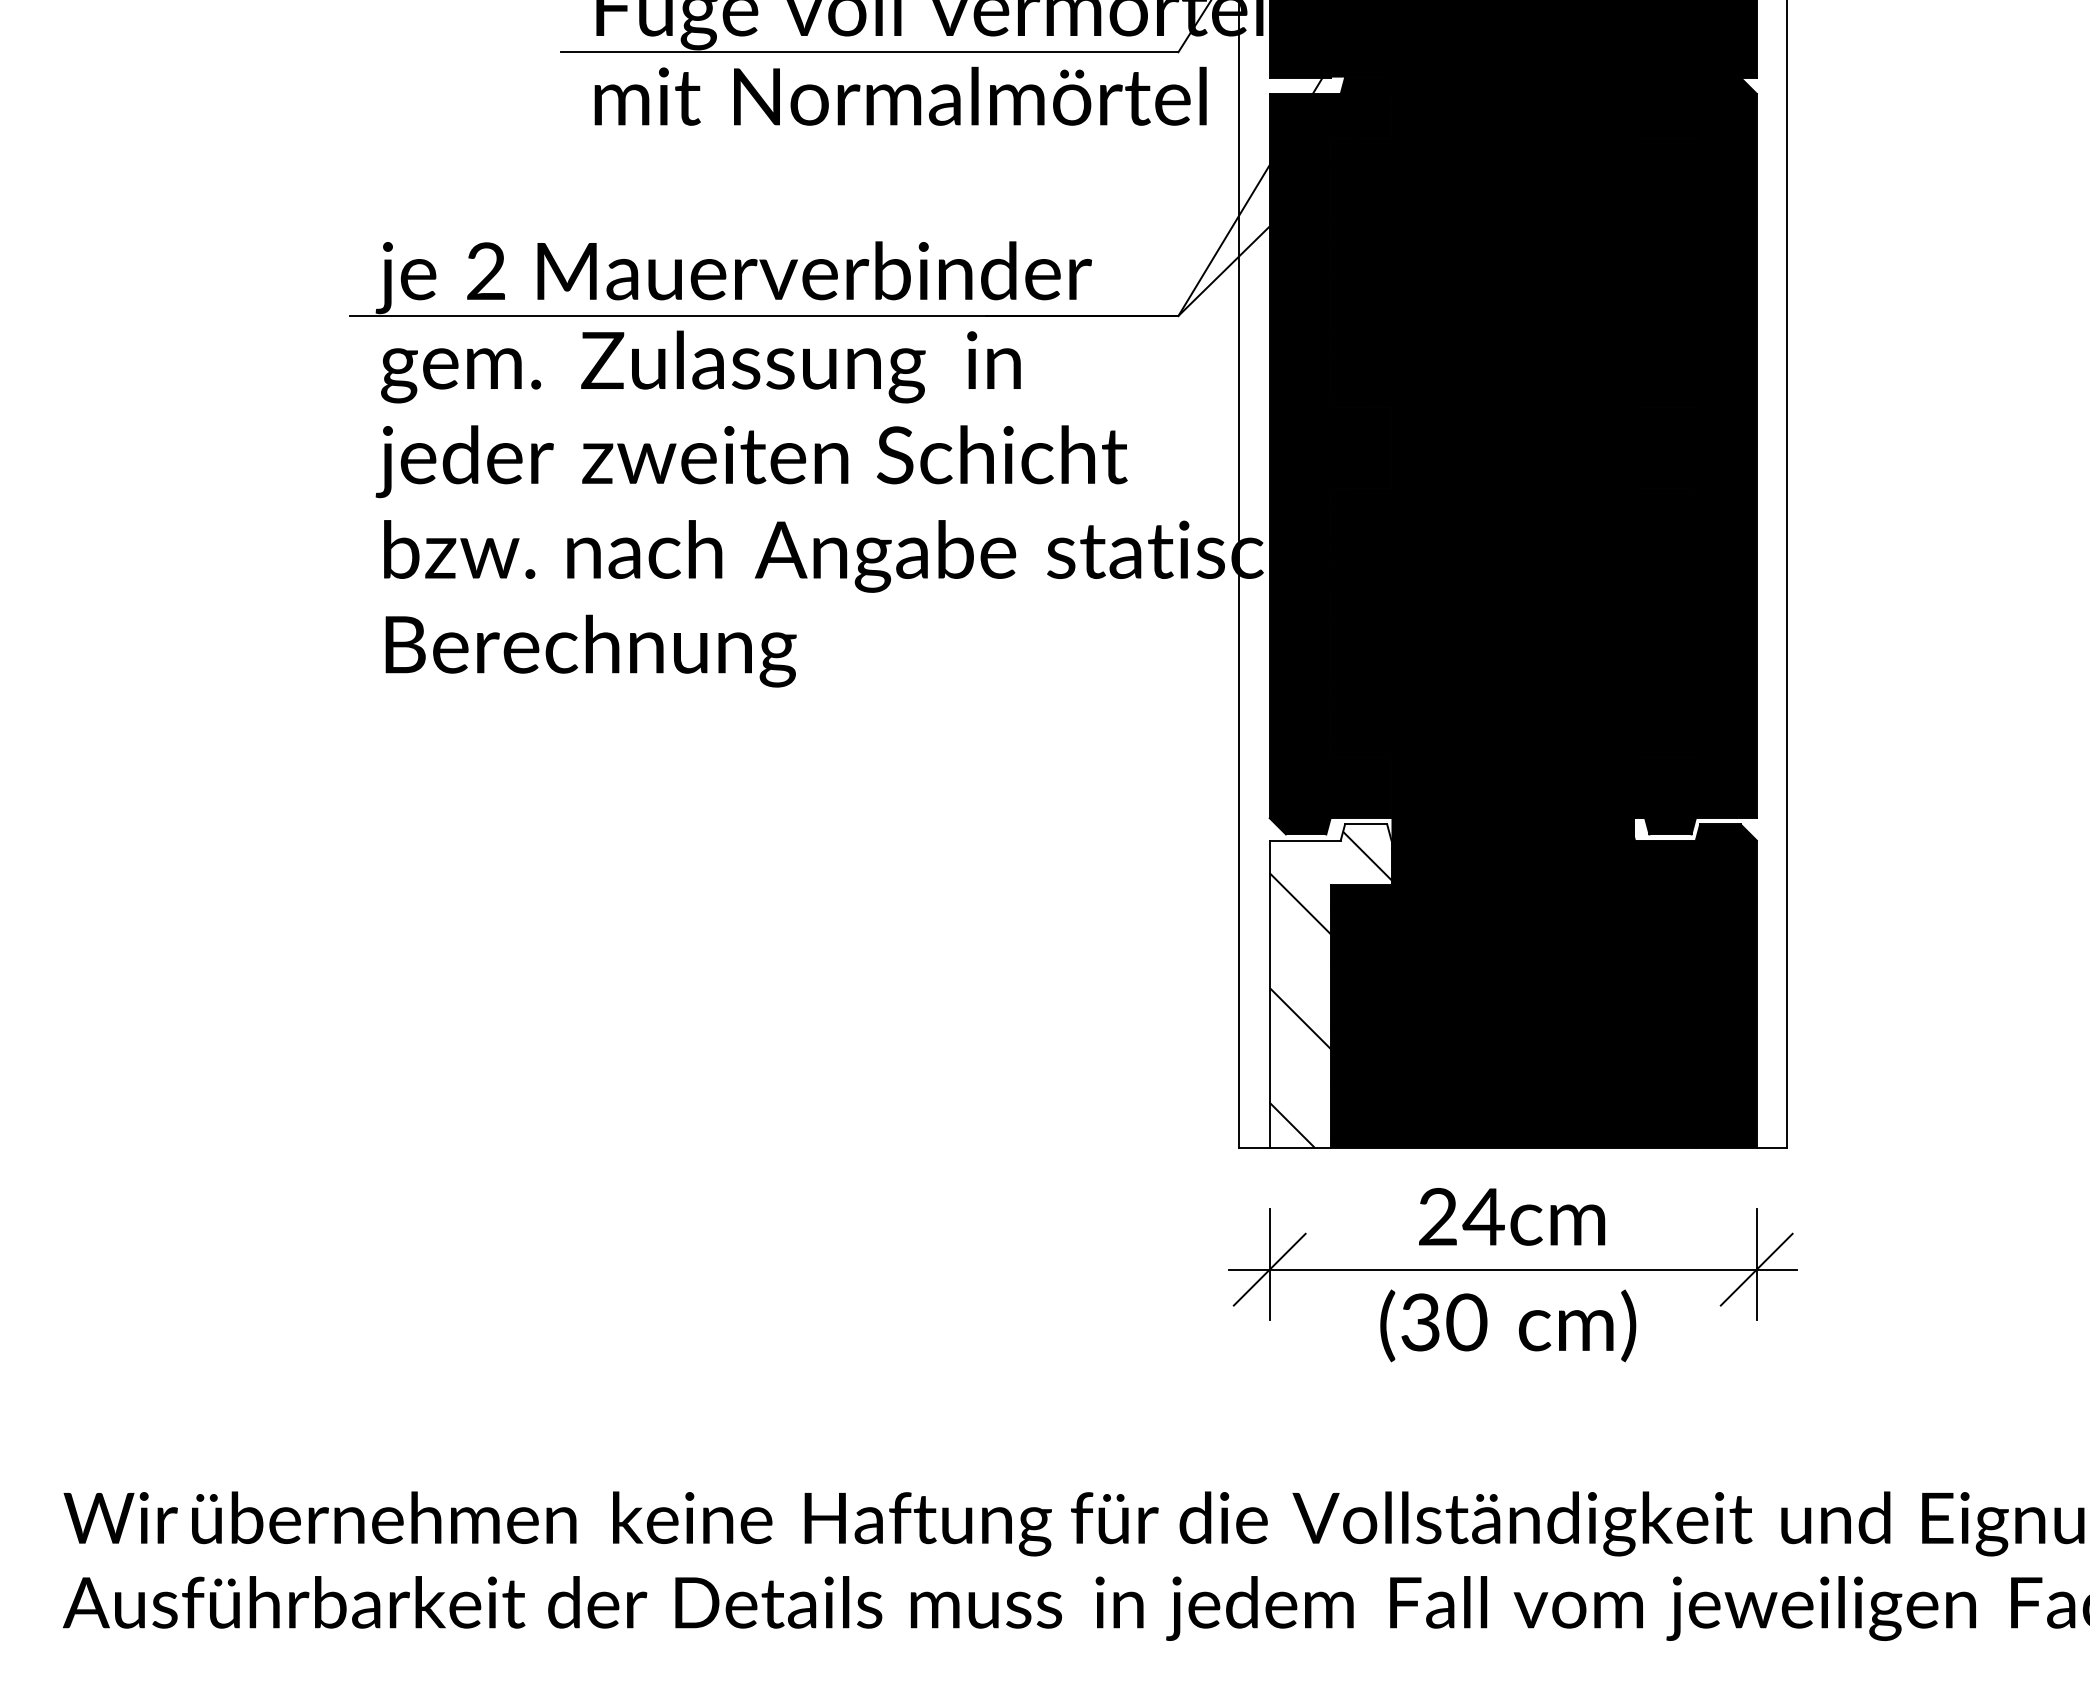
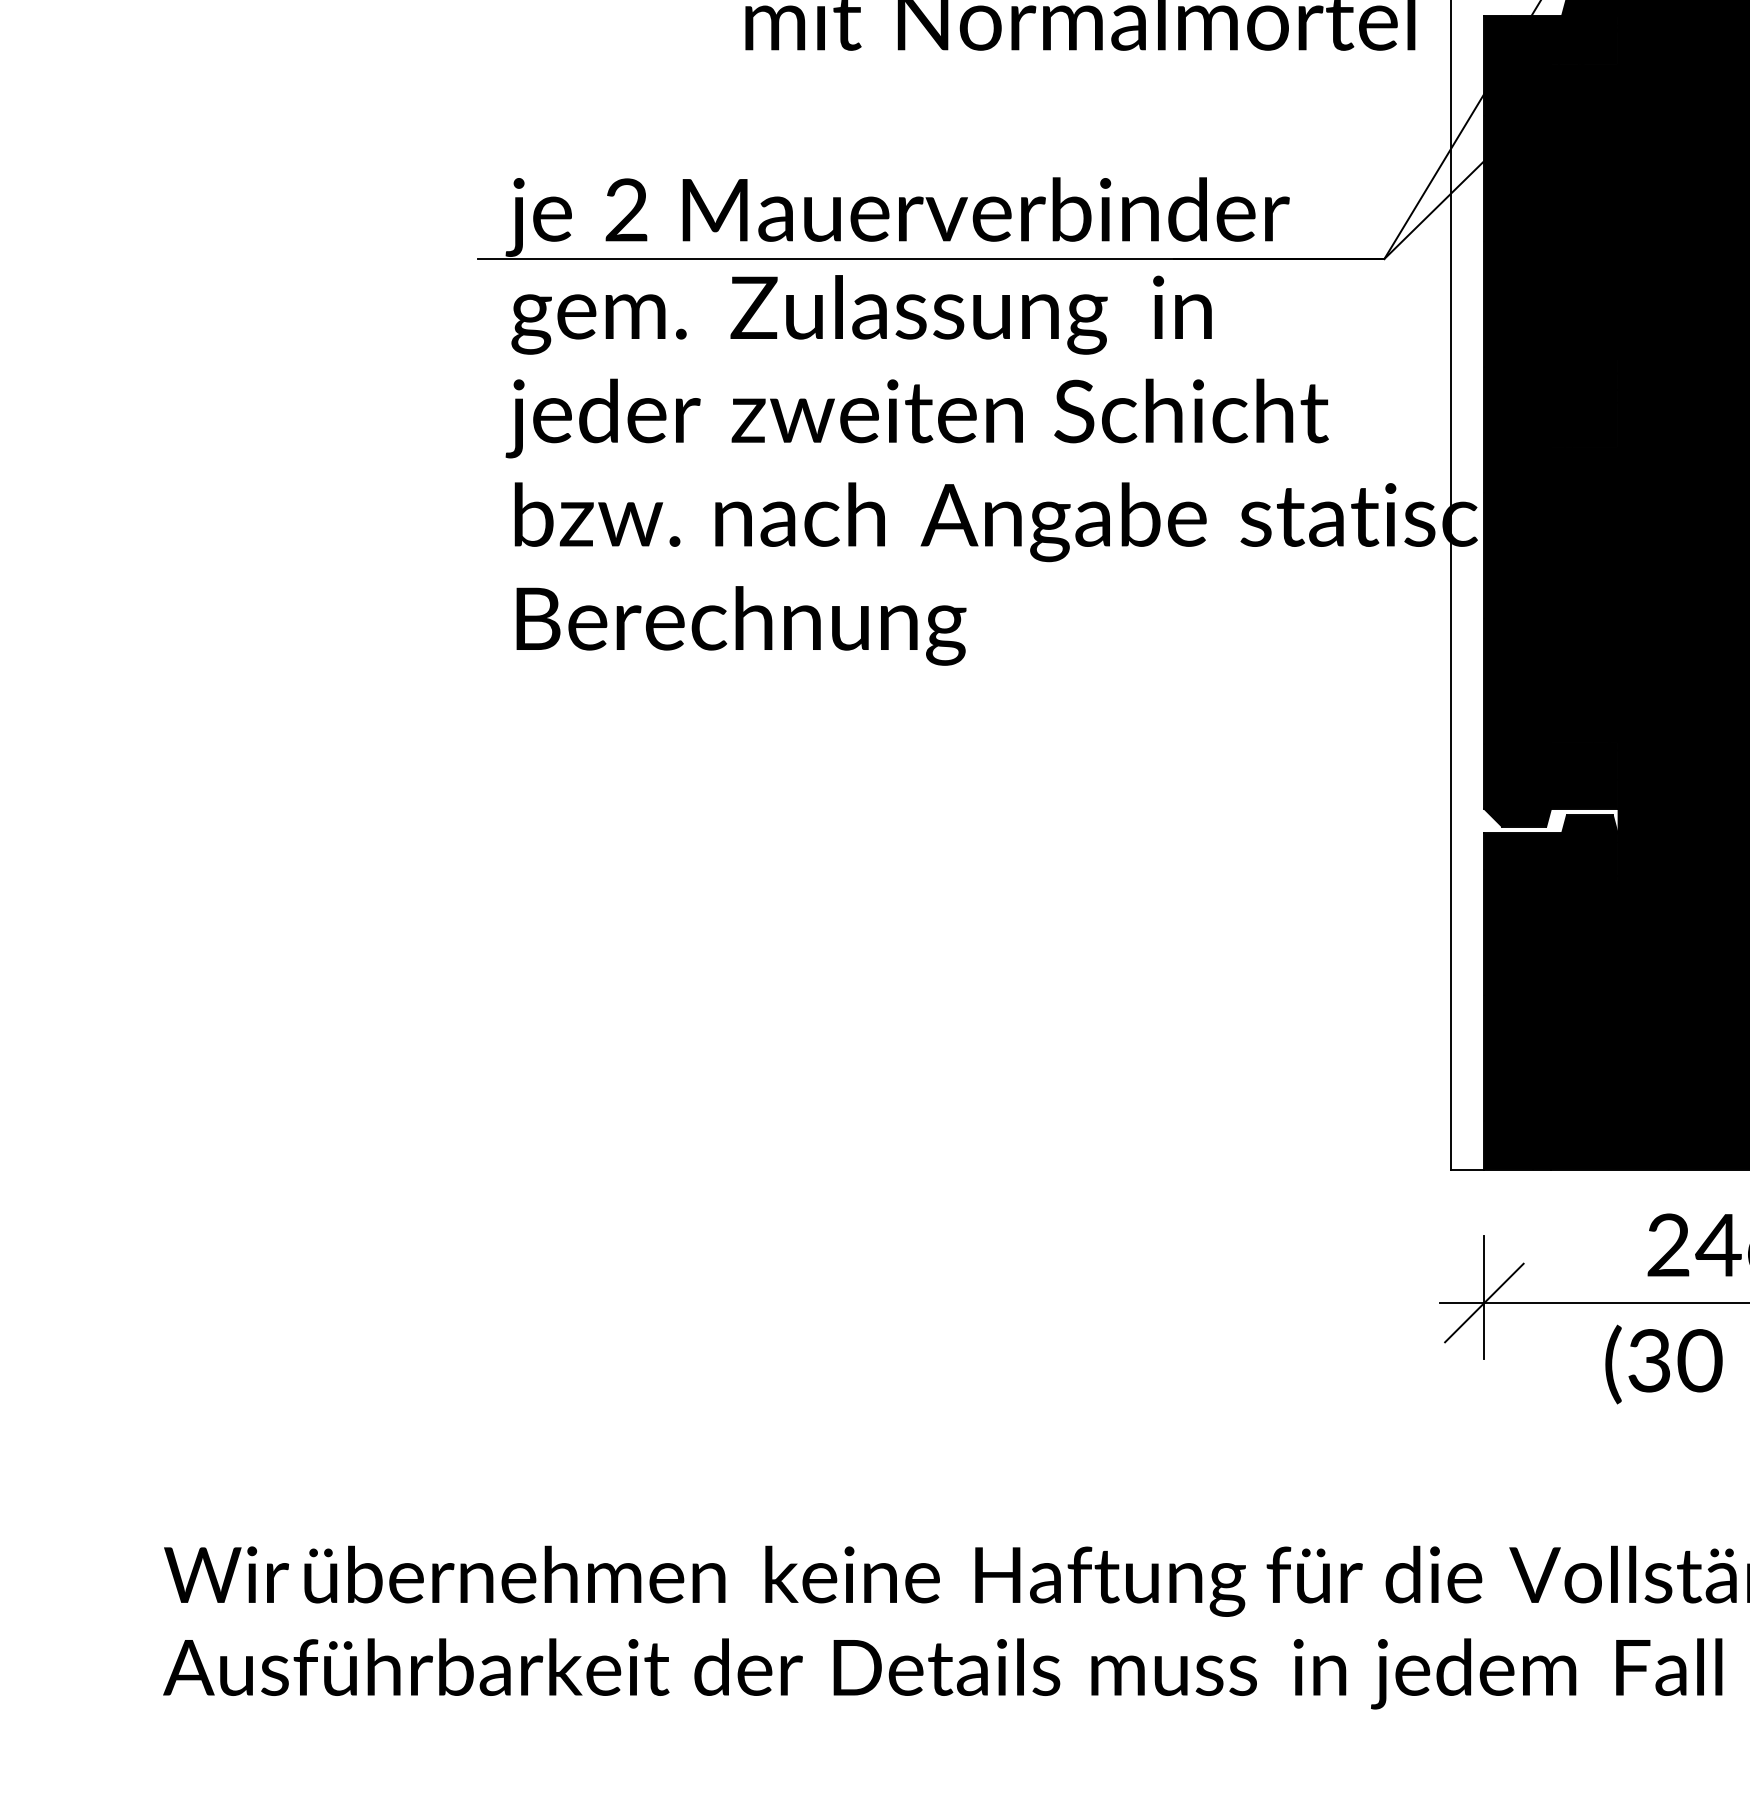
fill: (1330, 985) -> (1550, 991), added

